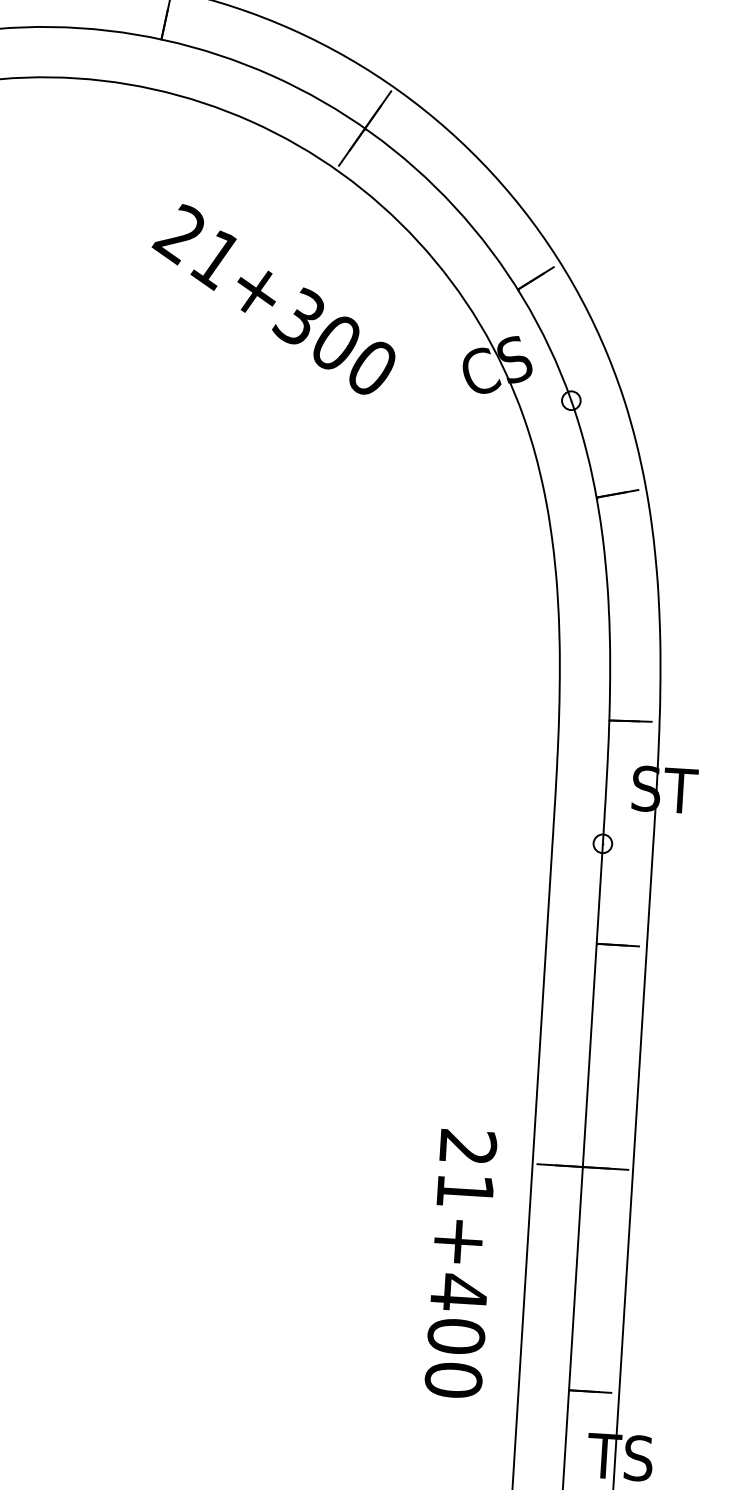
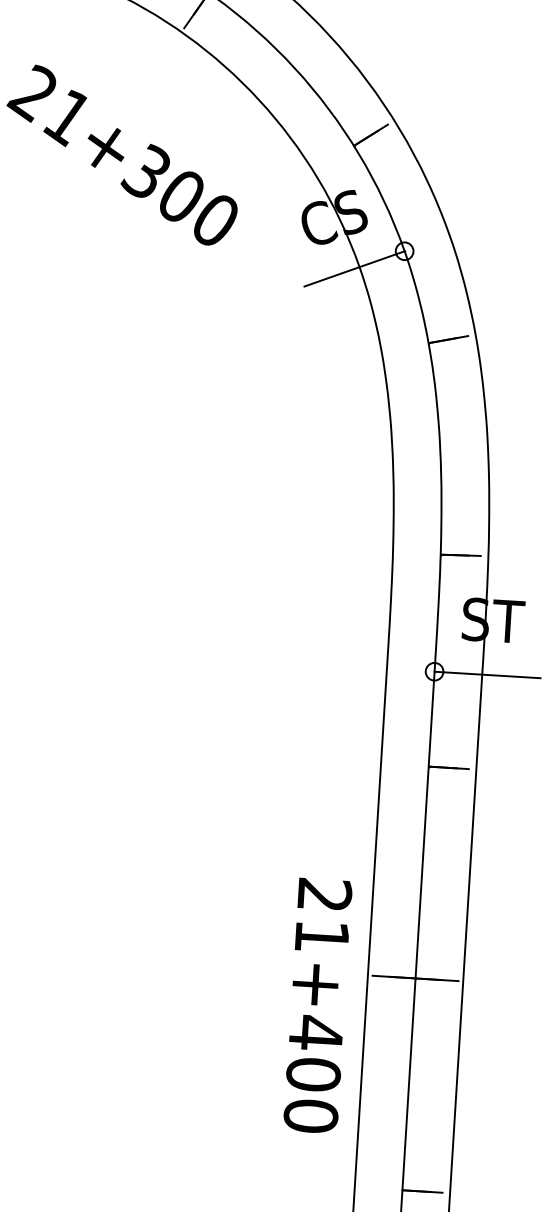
line: (518, 418) -> (354, 268), added
line: (658, 846) -> (487, 674), added
text: (460, 1263) -> (317, 1005), moved

